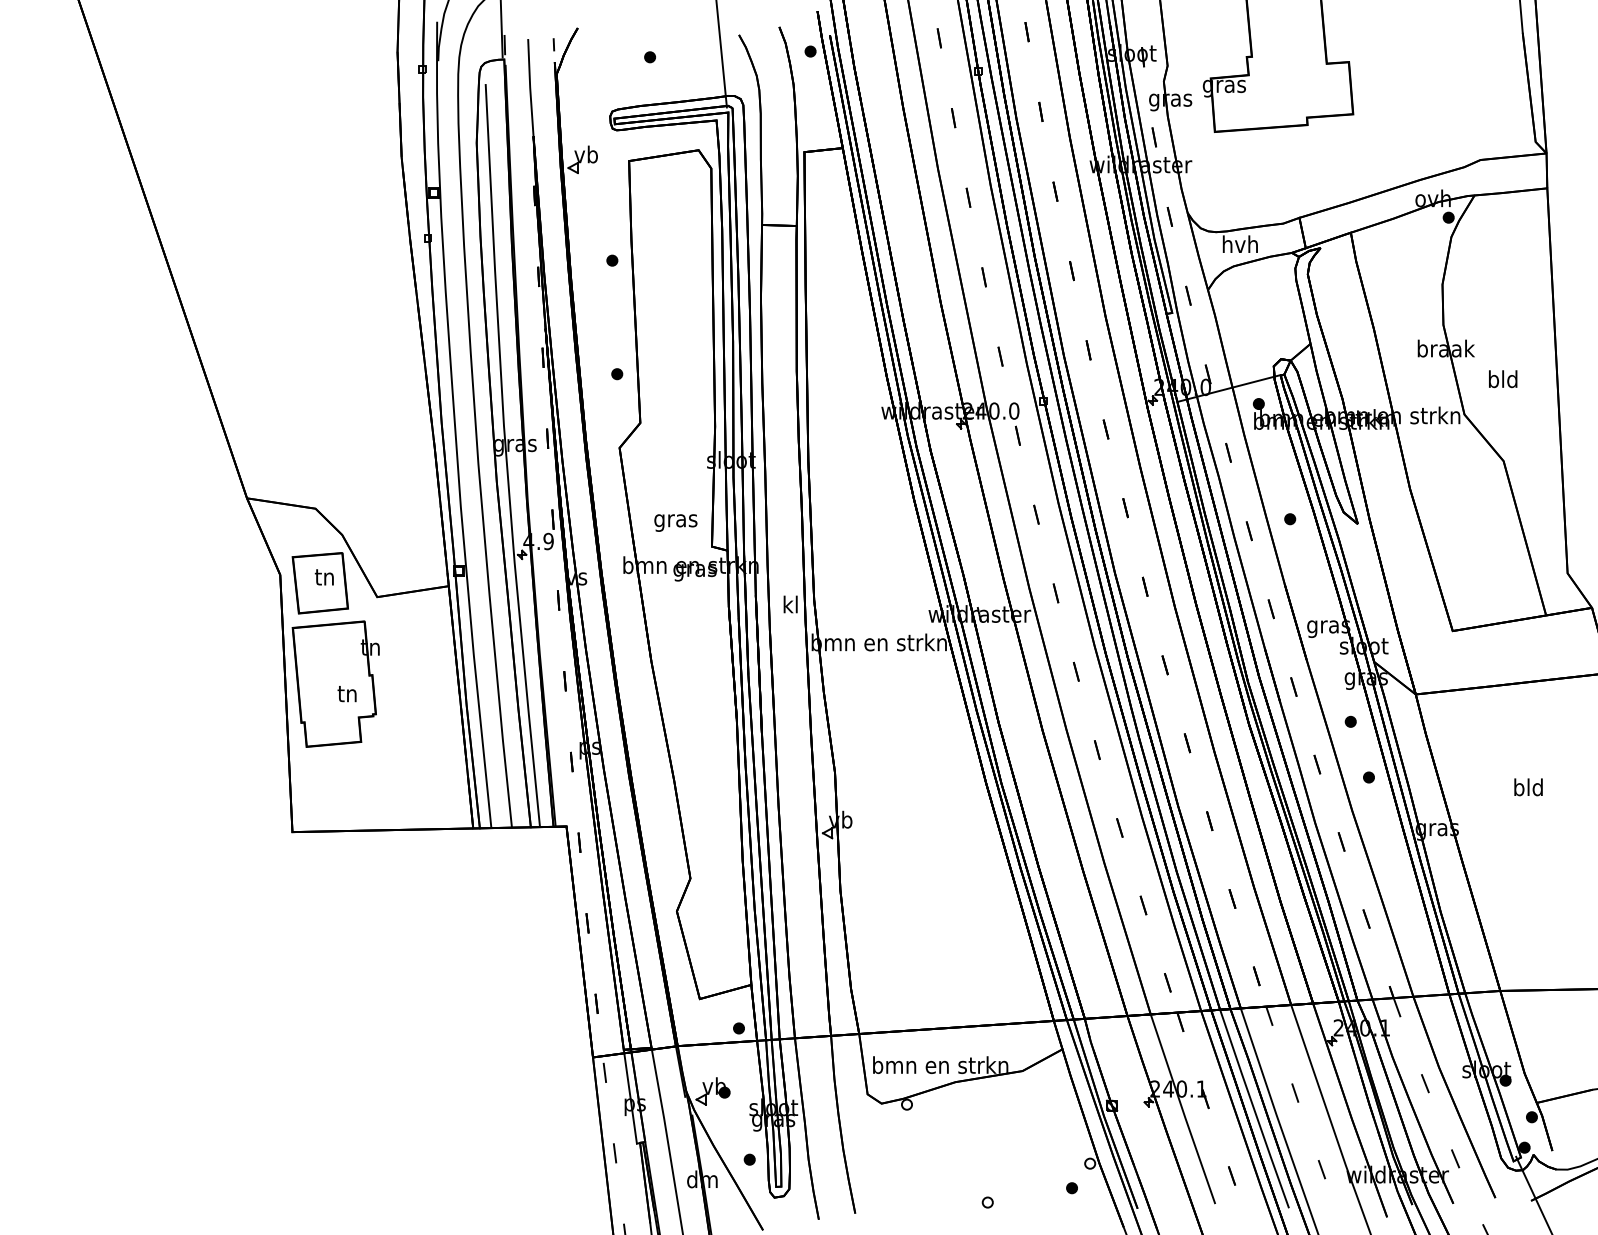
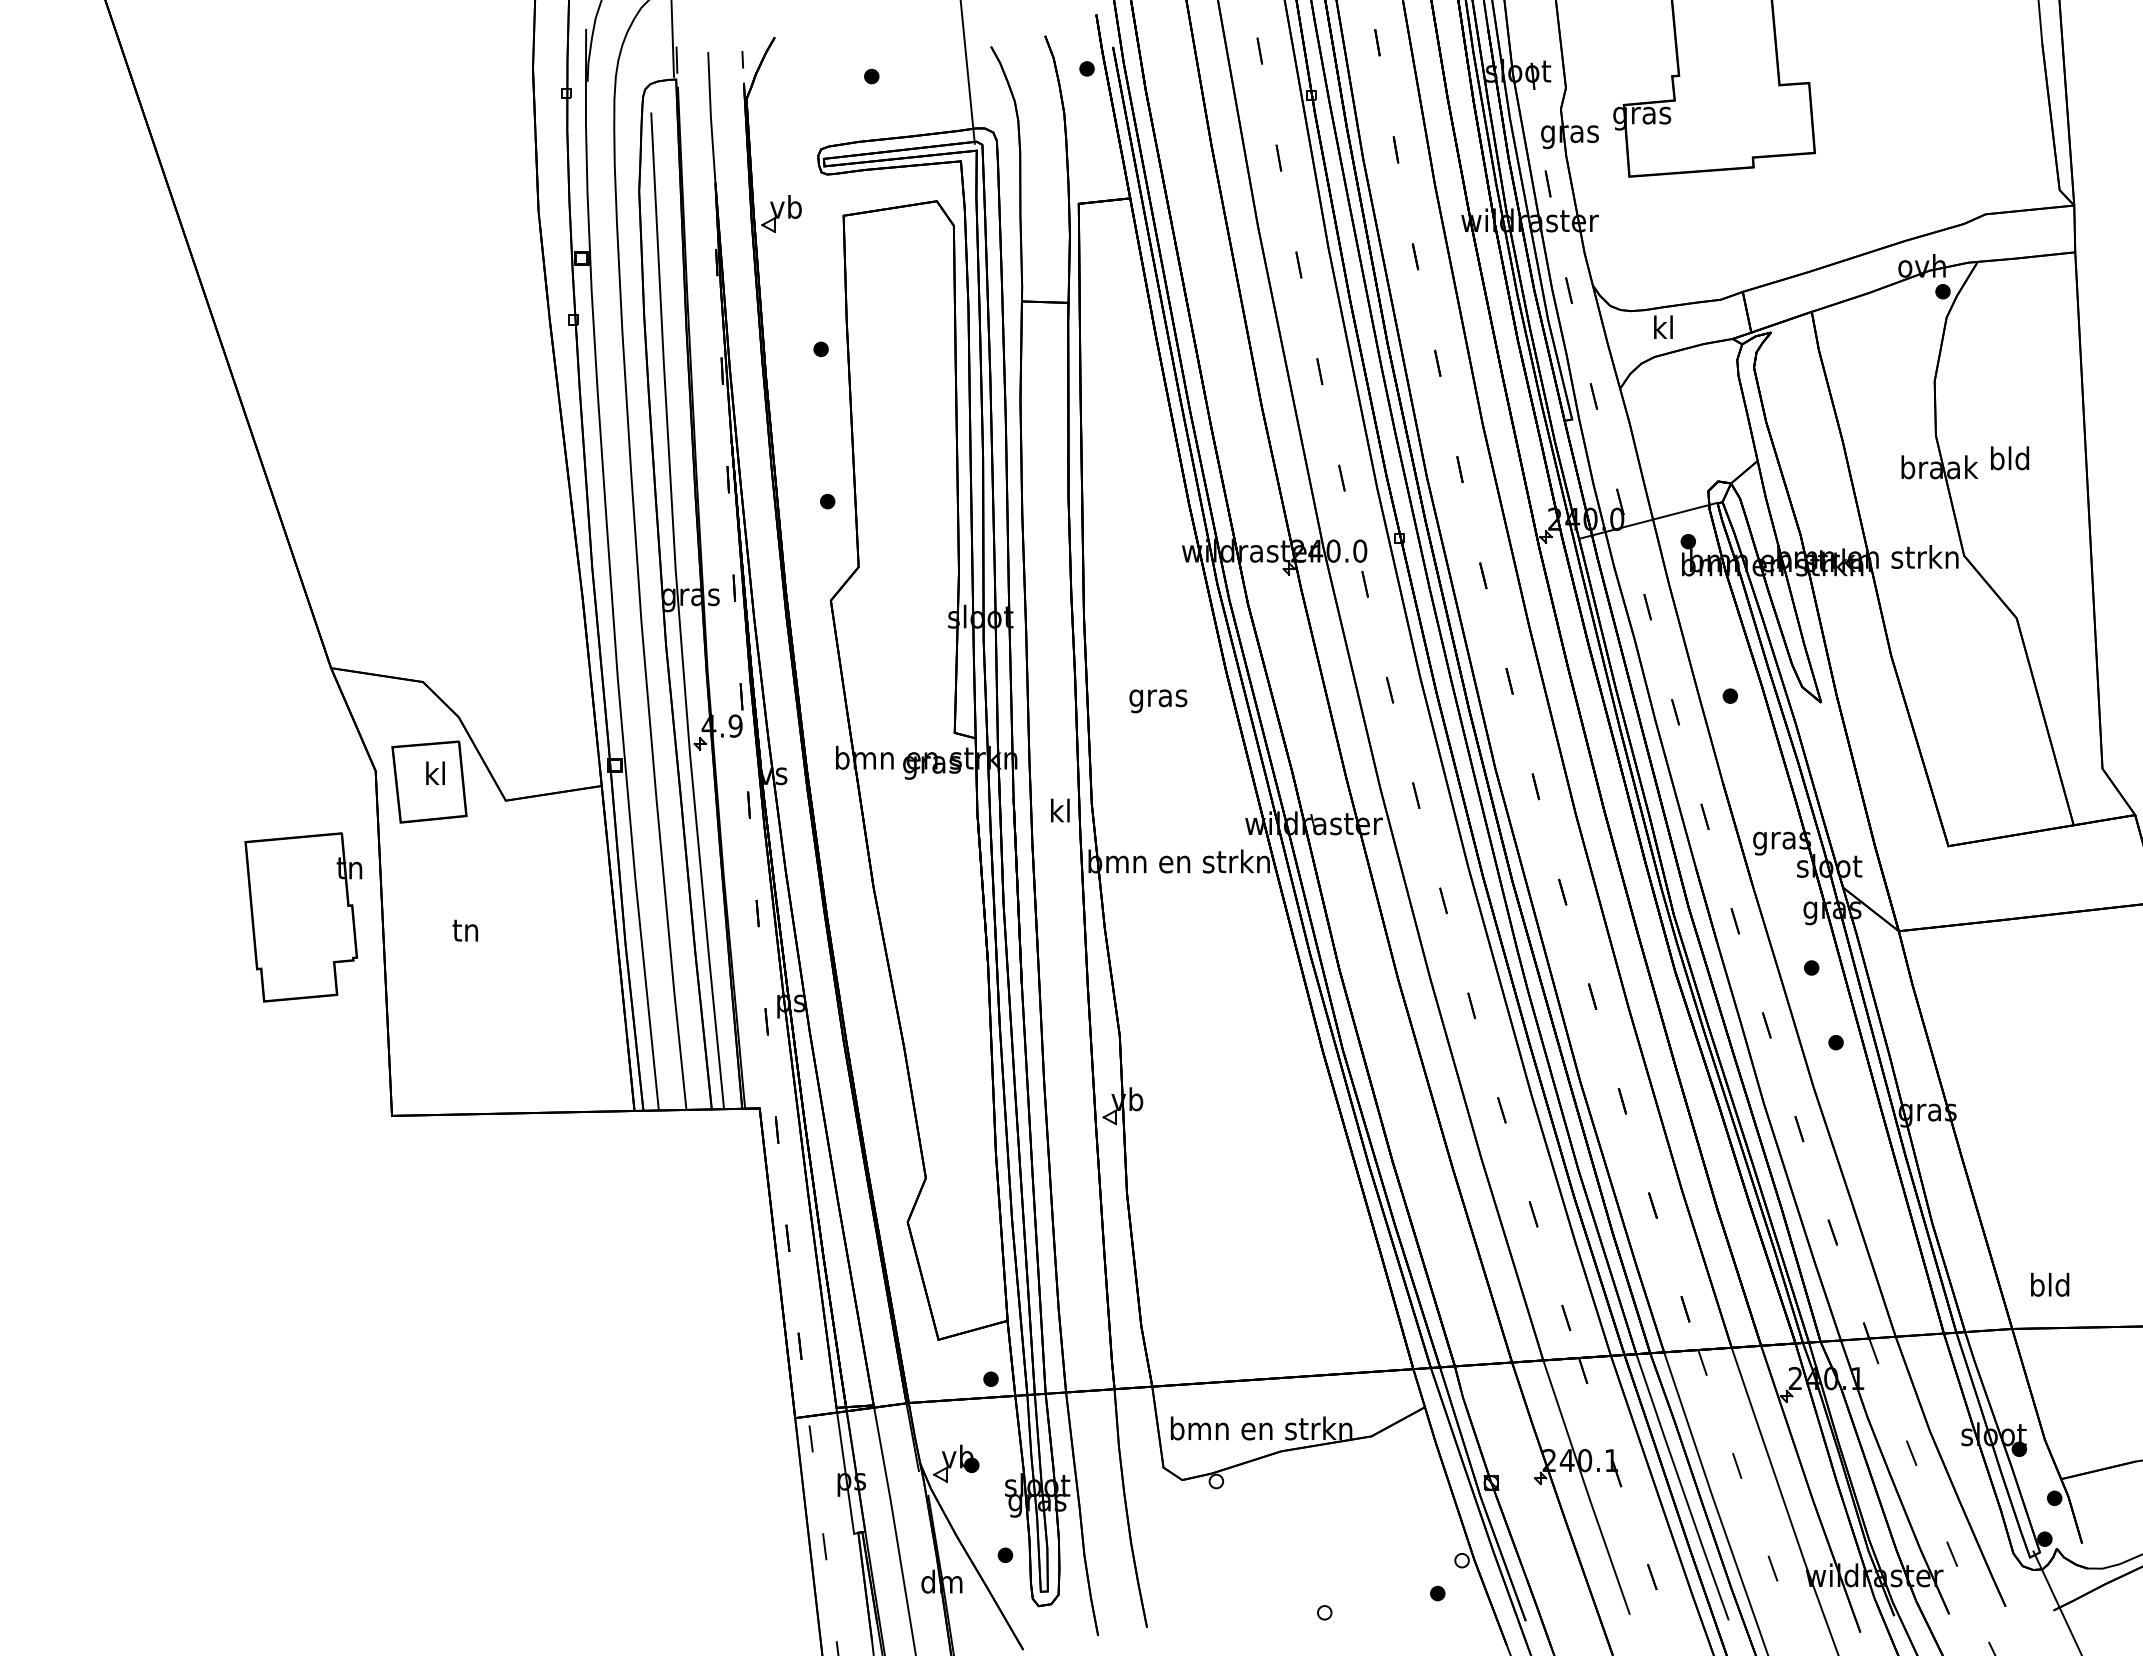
text: (1240, 243) -> (1663, 326), hvh -> kl
text: (1503, 379) -> (2010, 458), moved
text: (675, 523) -> (1158, 701), moved
text: (324, 576) -> (434, 772), tn -> kl
part: (336, 684) -> (303, 917), moved
text: (1528, 787) -> (2050, 1284), moved

